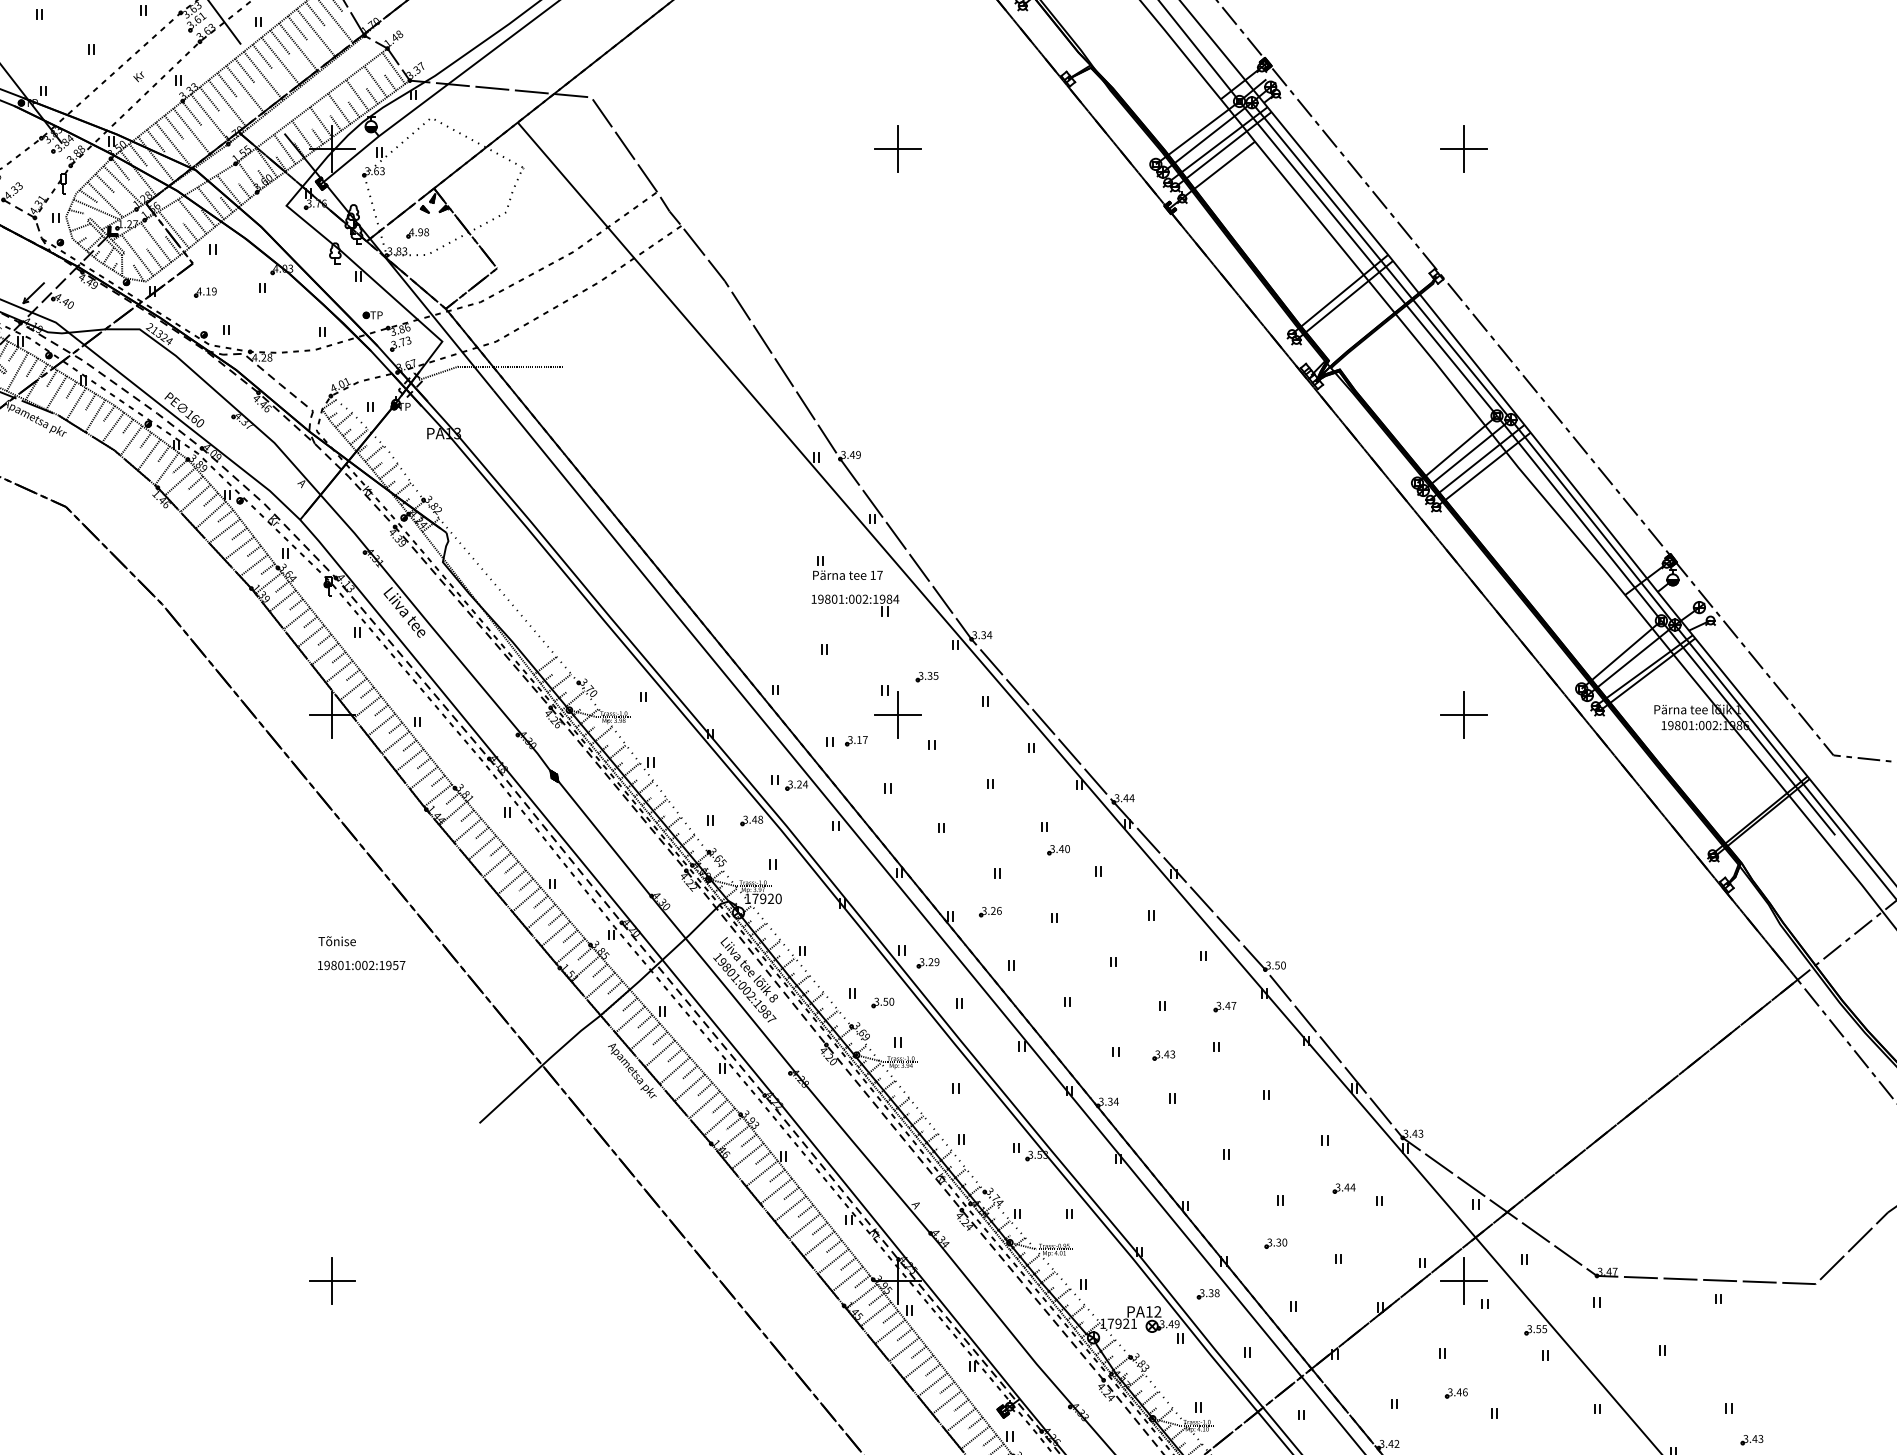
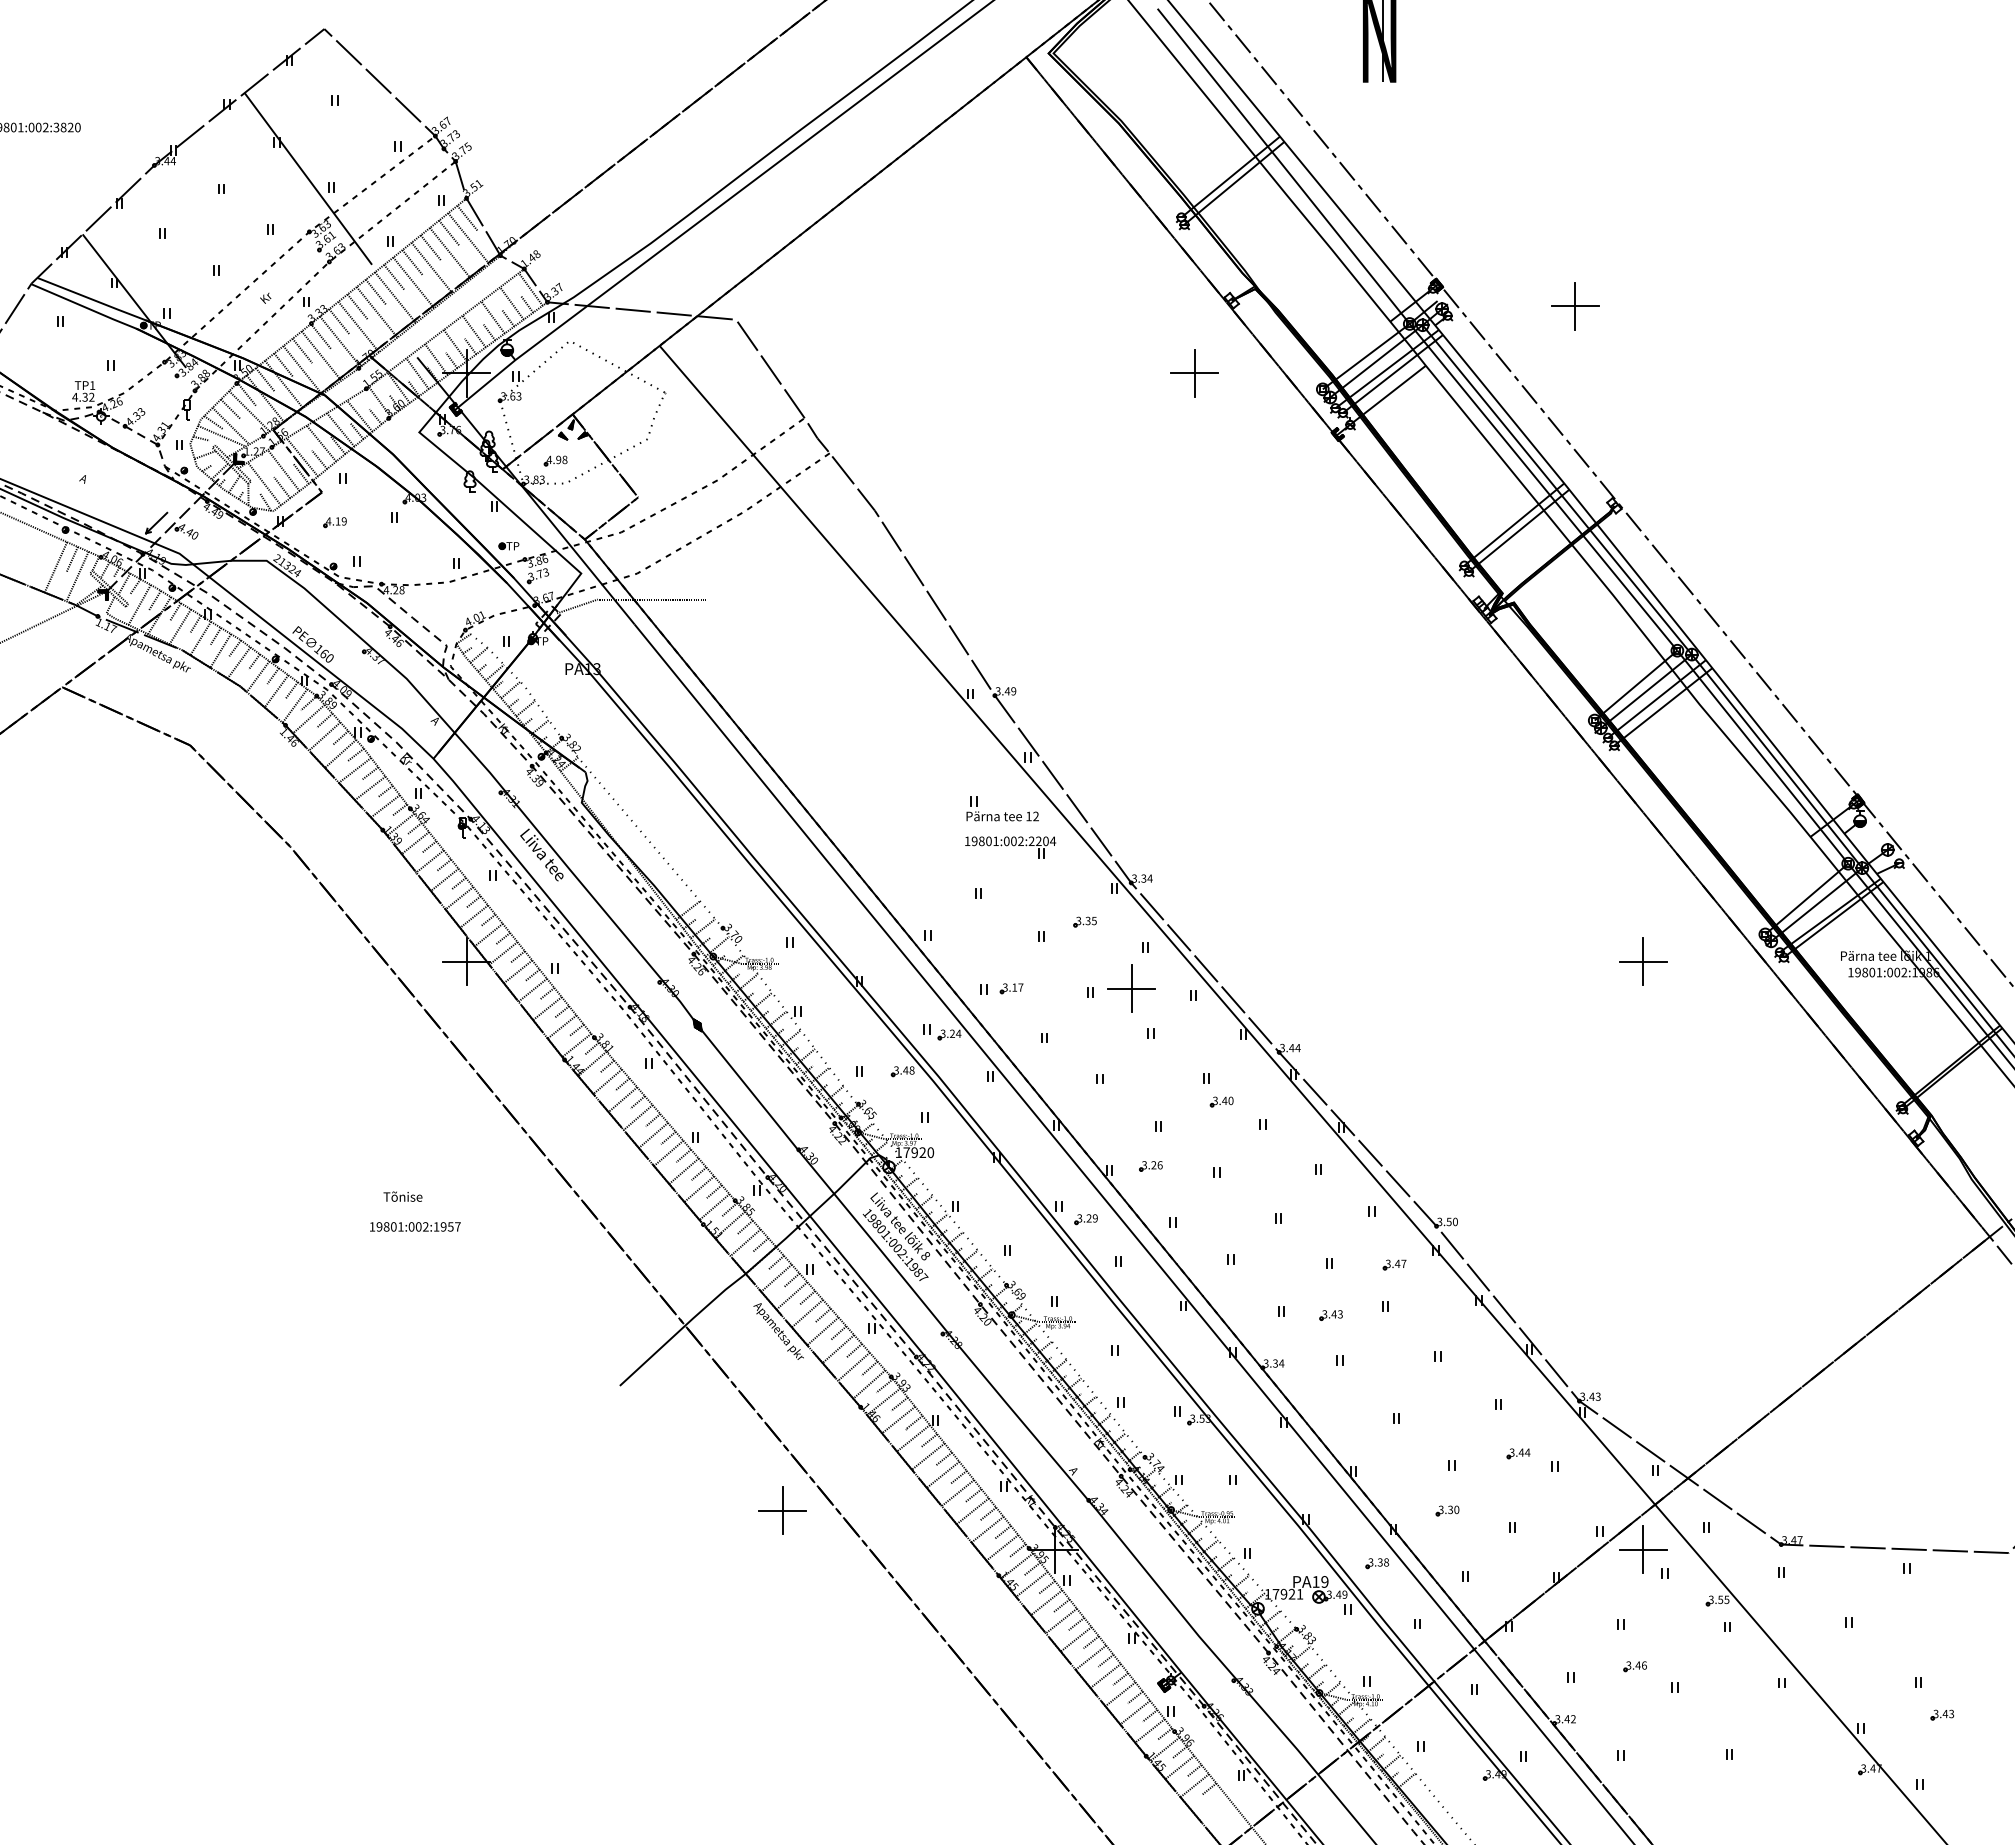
part: (897, 149) -> (1194, 373), moved
part: (1464, 149) -> (1575, 306), moved
text: (879, 575) -> (1035, 816), 17 -> 12
text: (882, 599) -> (1038, 841), 19801:002:1984 -> 19801:002:2204
part: (897, 714) -> (1131, 988), moved
text: (336, 941) -> (402, 1196), moved
text: (361, 965) -> (415, 1226), moved
part: (882, 1002) -> (1038, 1260), removed
part: (331, 1280) -> (782, 1510), moved
text: (1157, 1311) -> (1324, 1581), PA12 -> PA19

